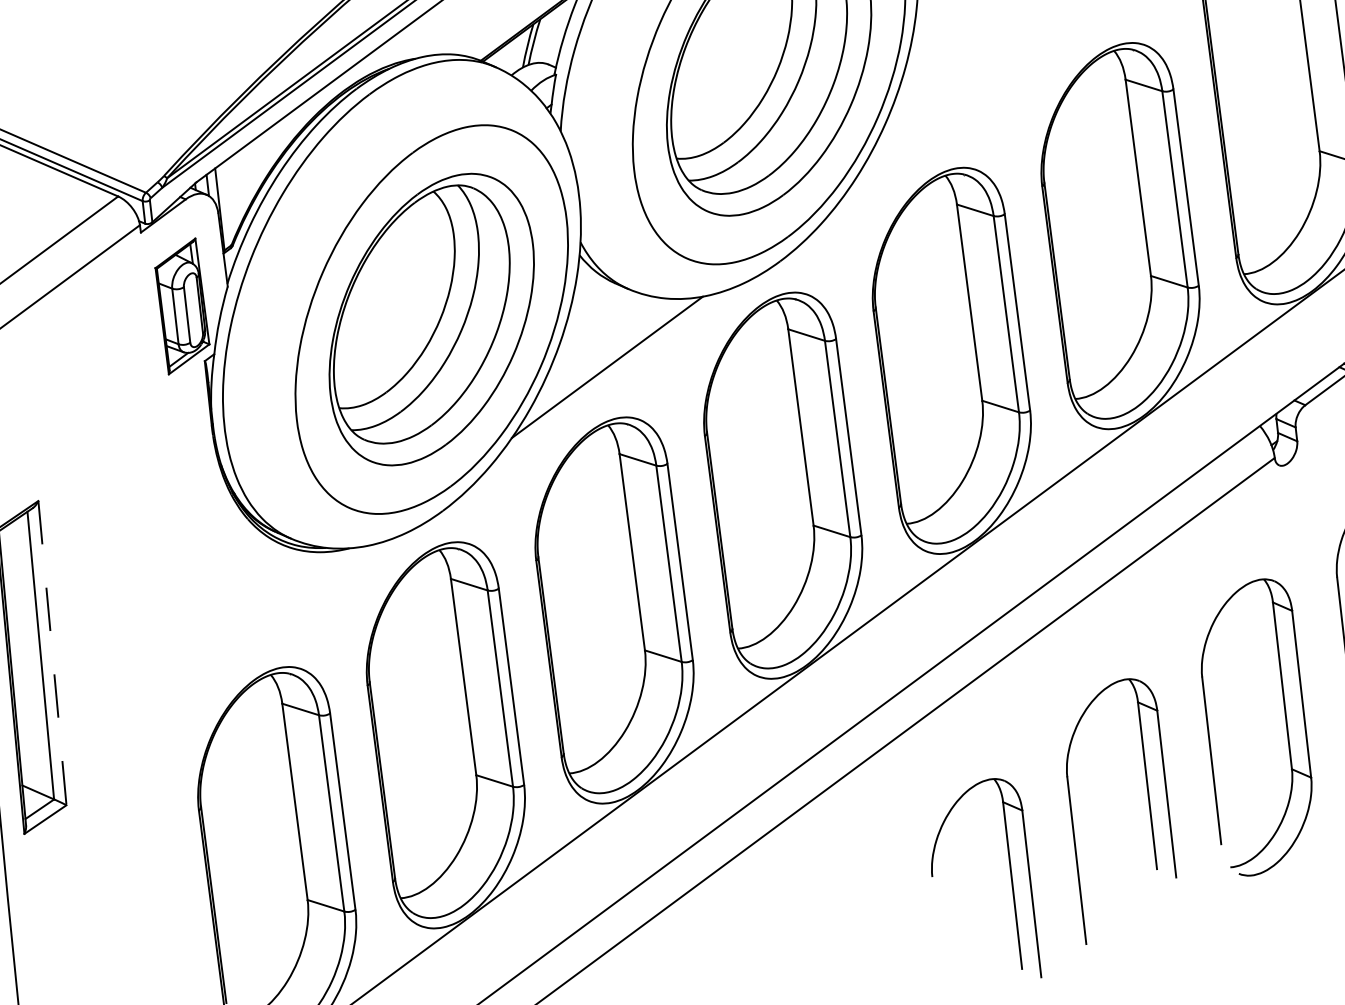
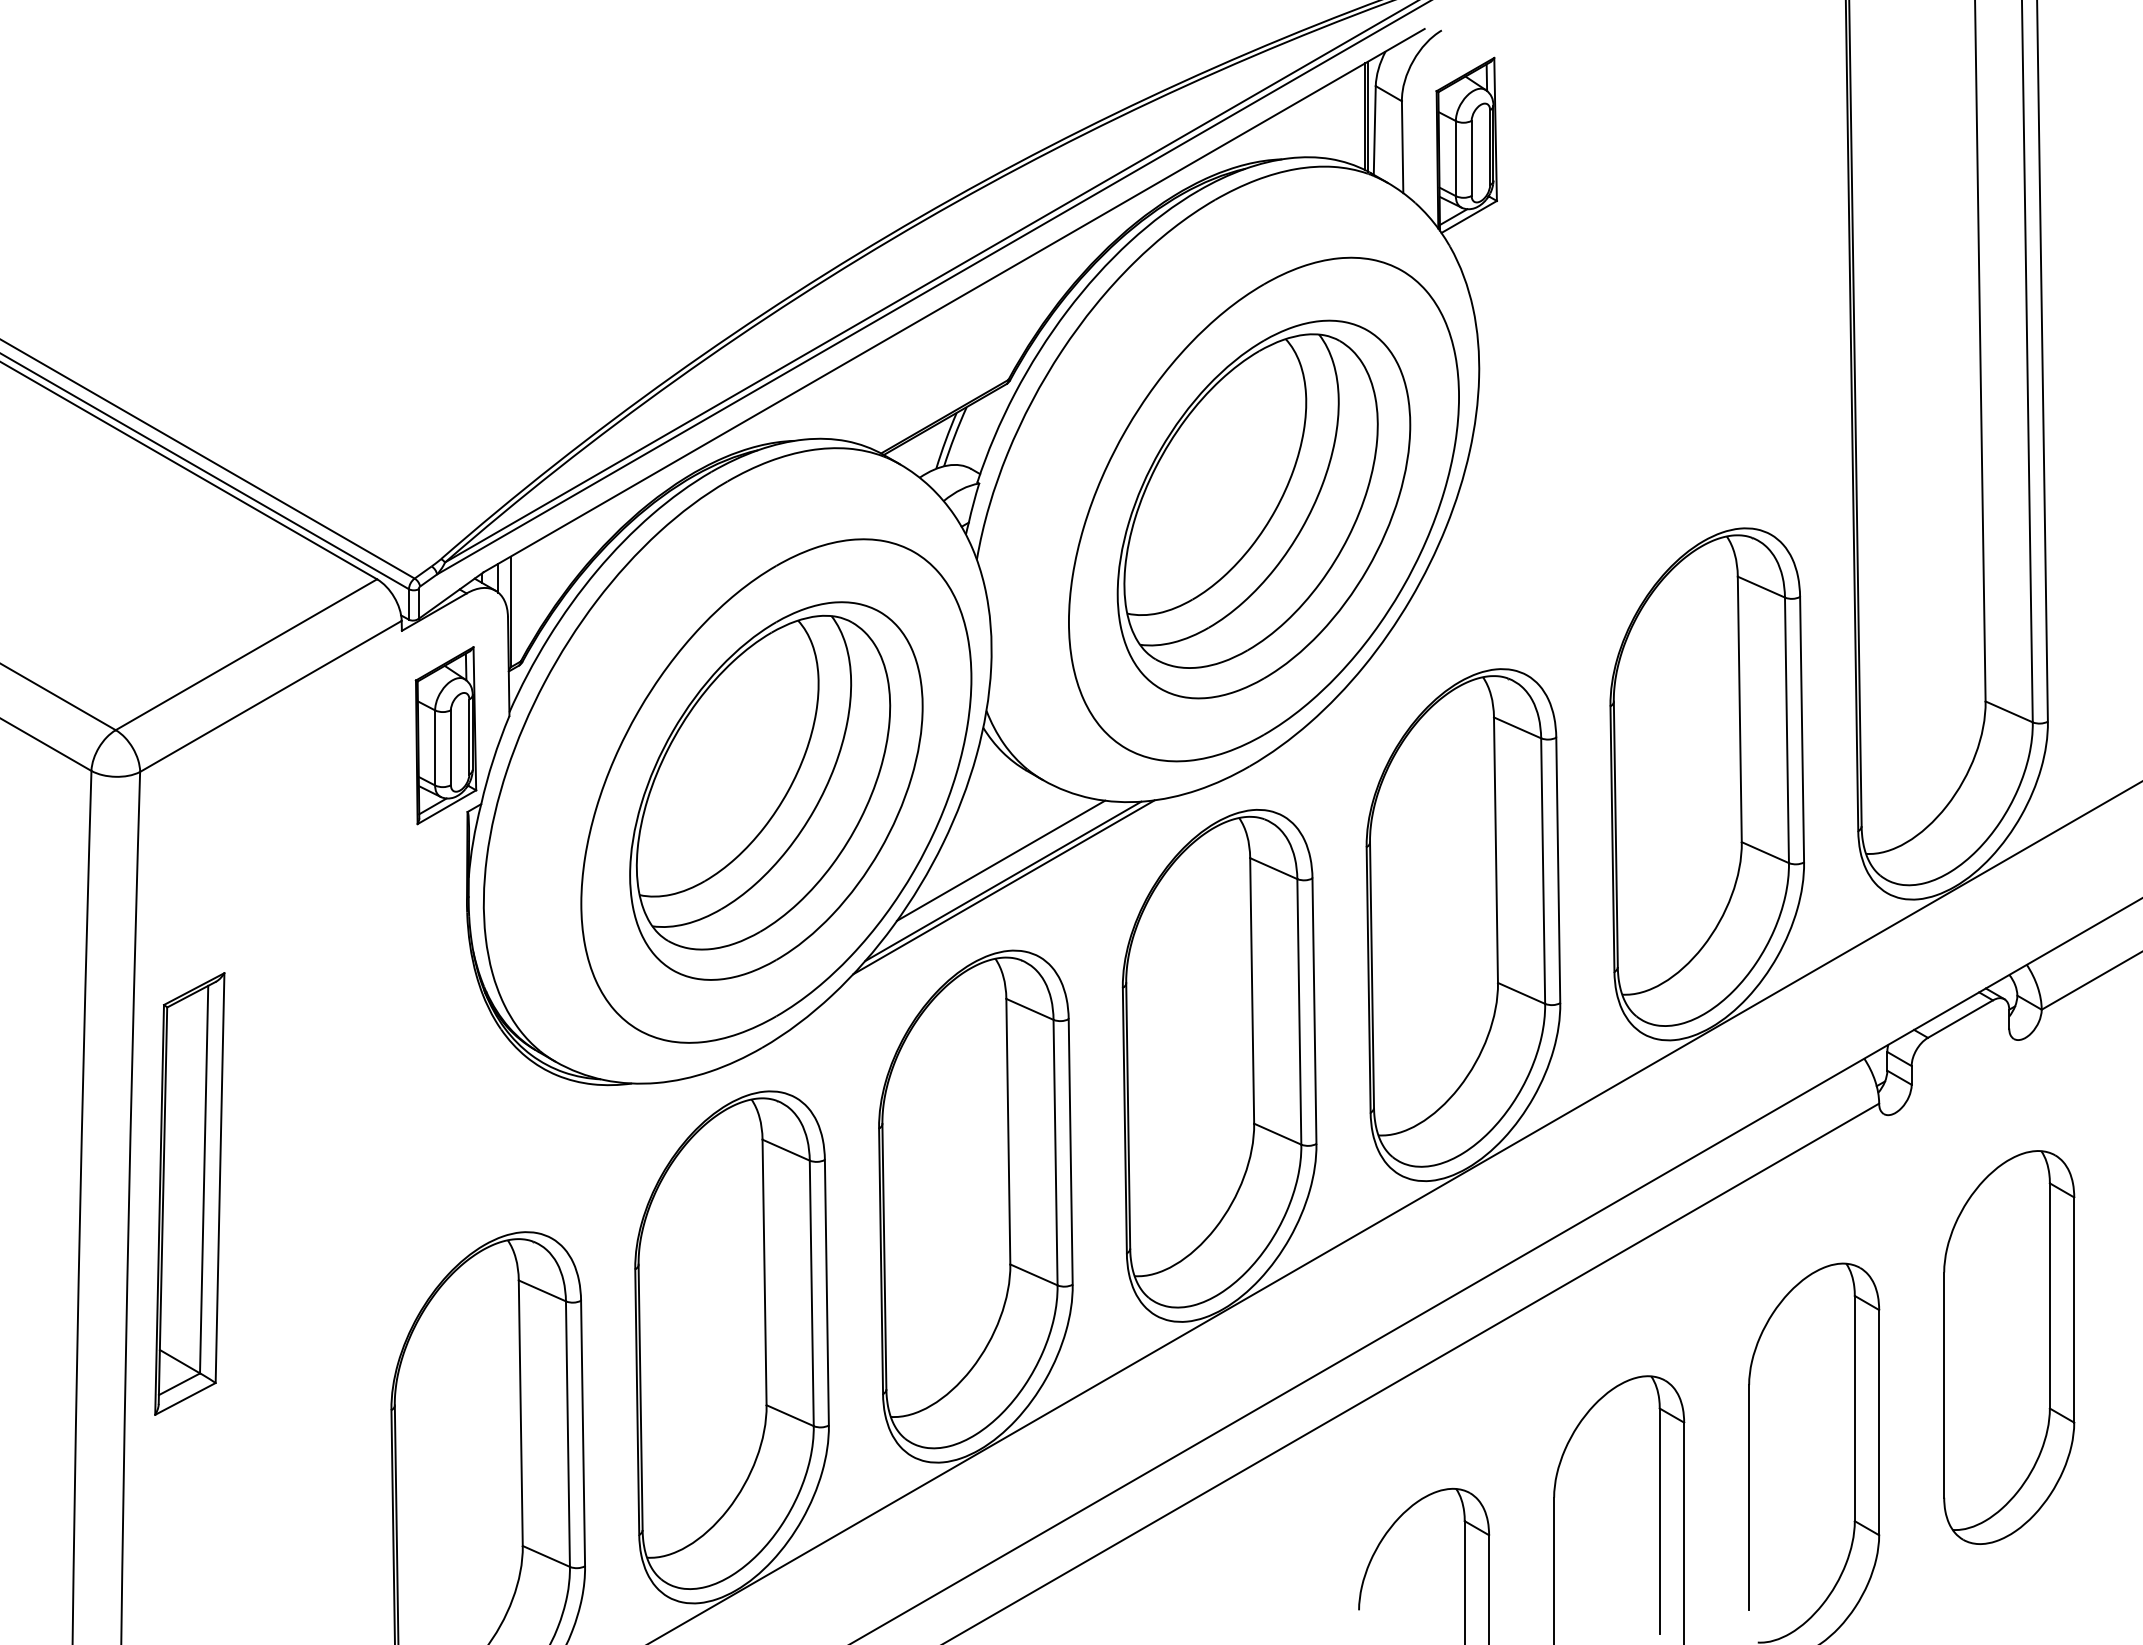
line: (604, 352) -> (1001, 860), added
line: (608, 371) -> (1003, 887), added
line: (52, 653) -> (220, 1178), dashed -> solid

